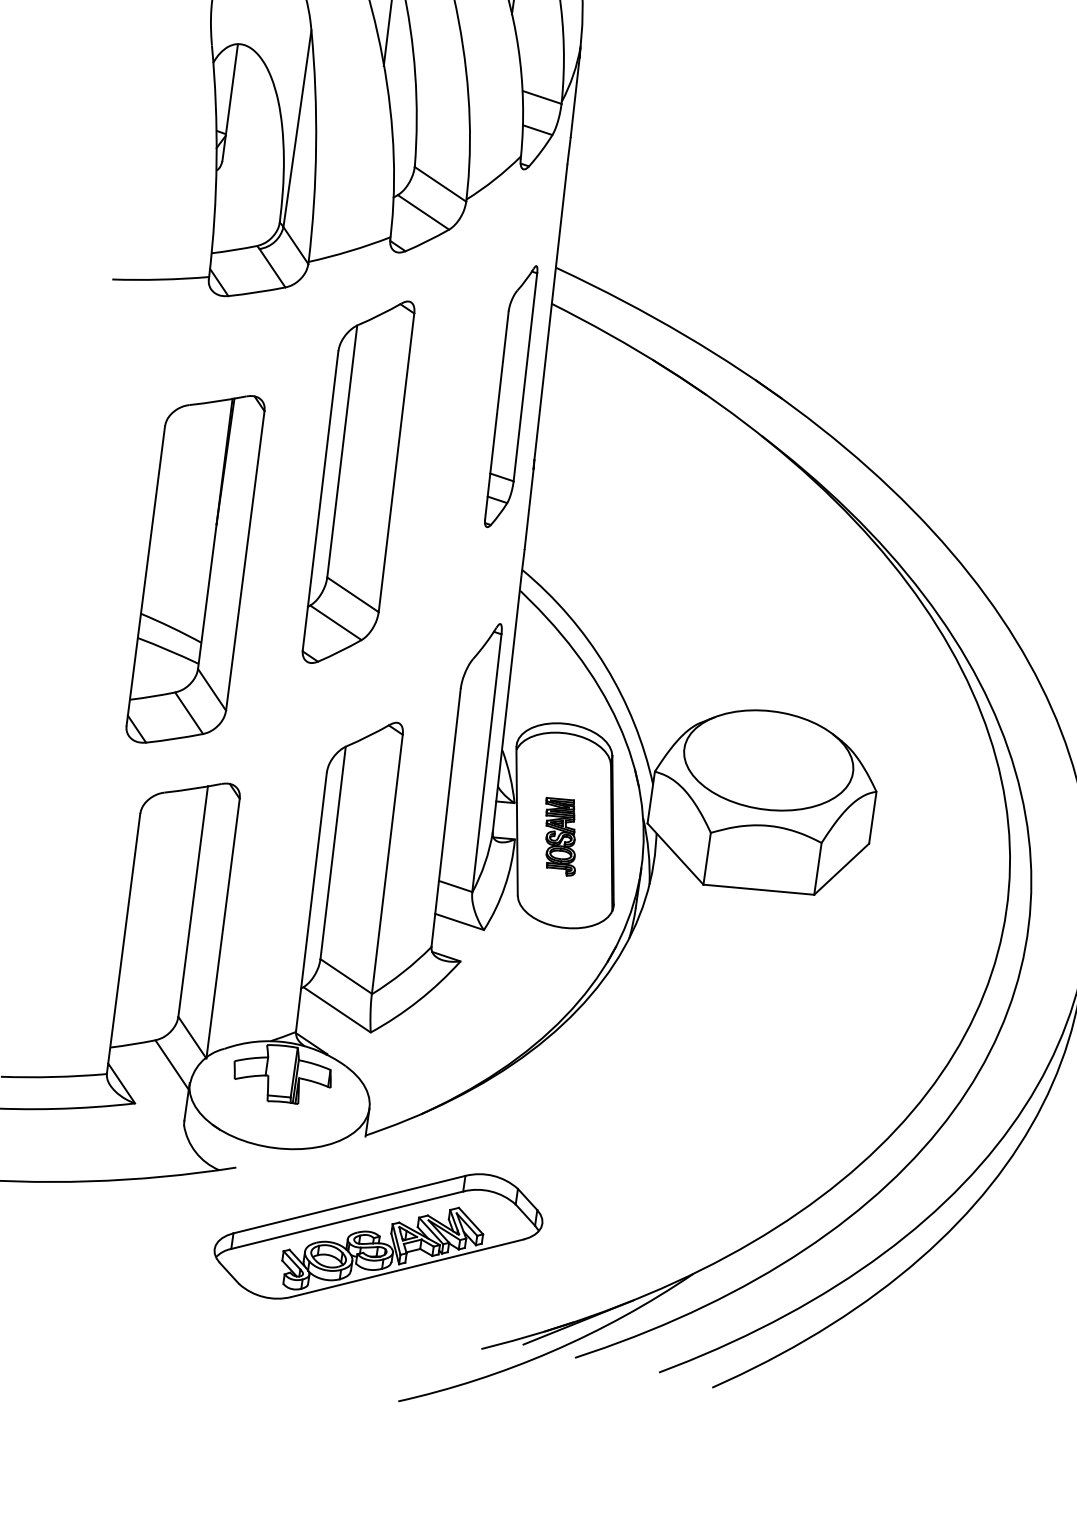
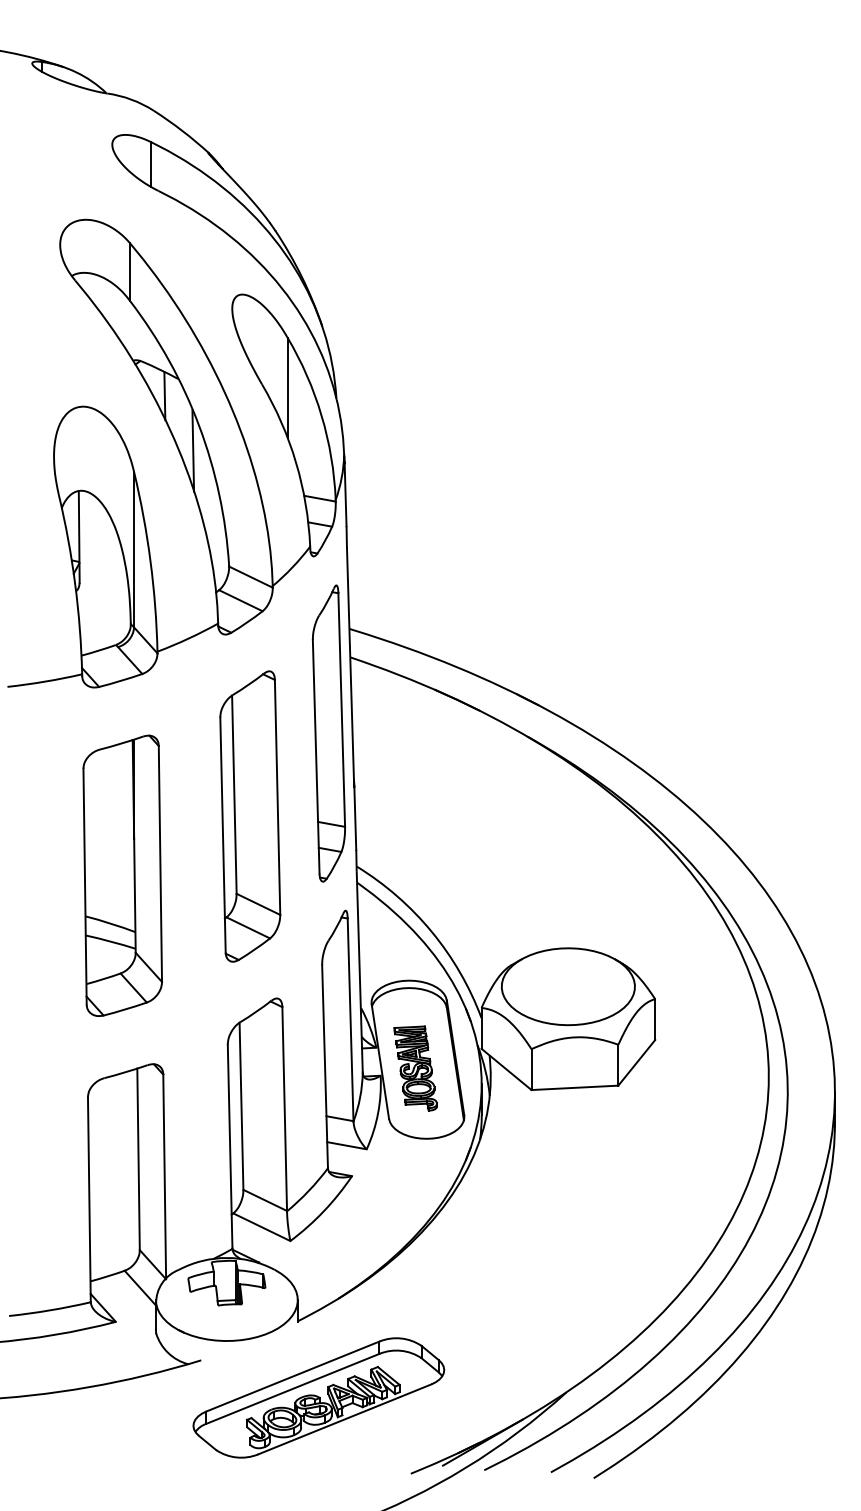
part: (510, 396) -> (328, 733), size x1.43
part: (358, 482) -> (250, 816), moved
part: (195, 568) -> (122, 875), moved
part: (560, 836) -> (415, 1068), size x1.43

